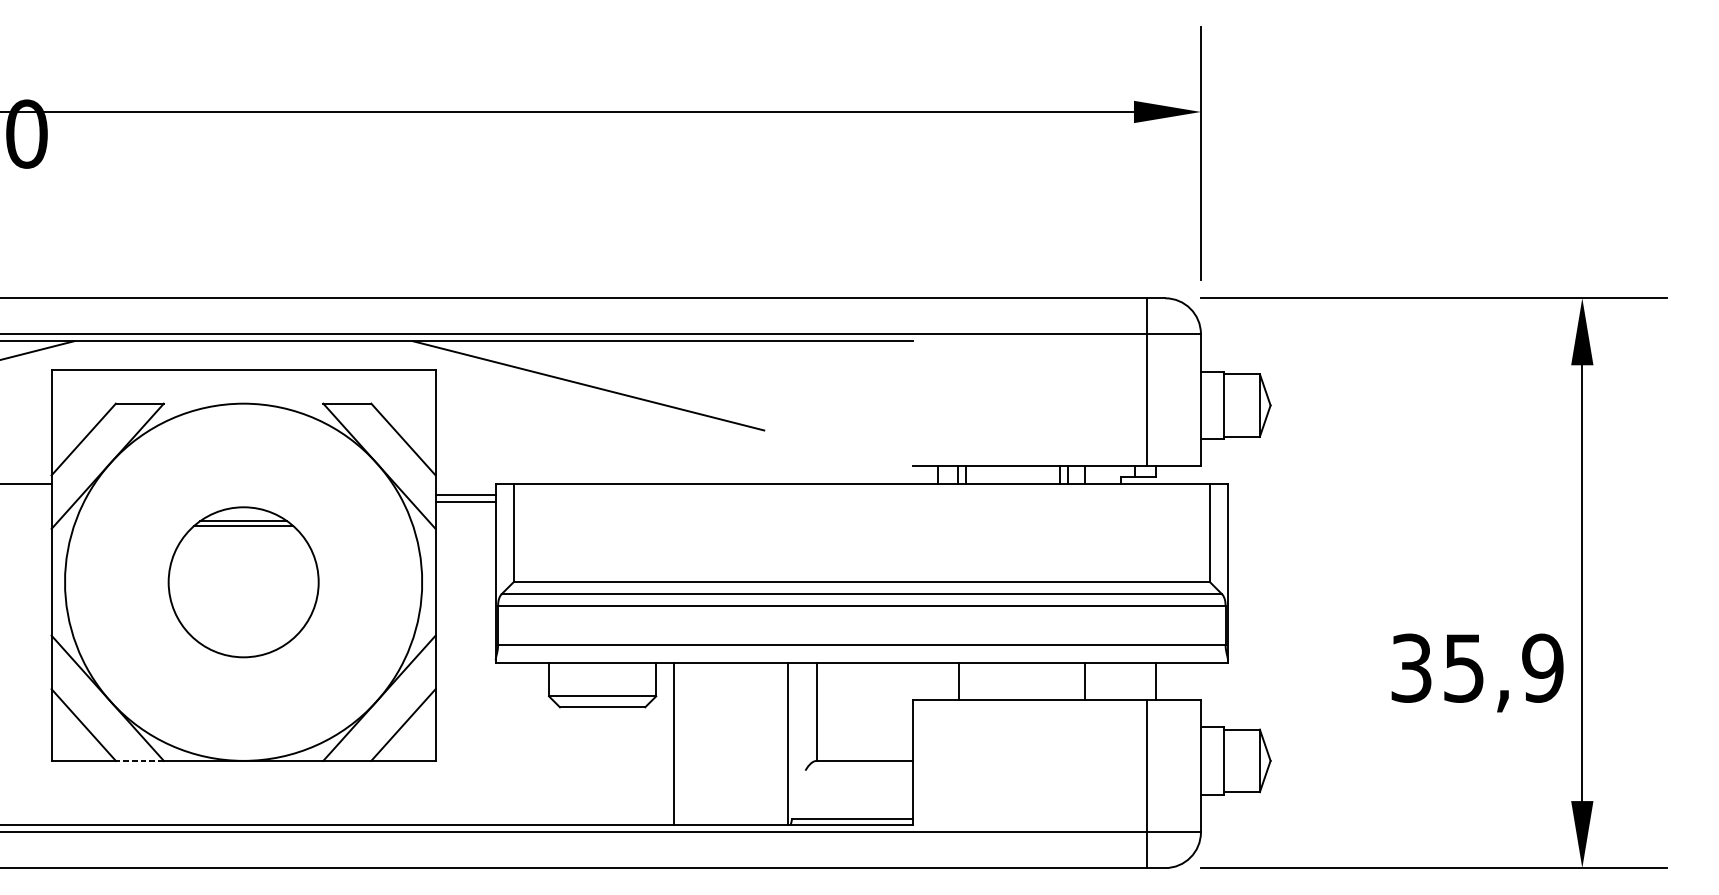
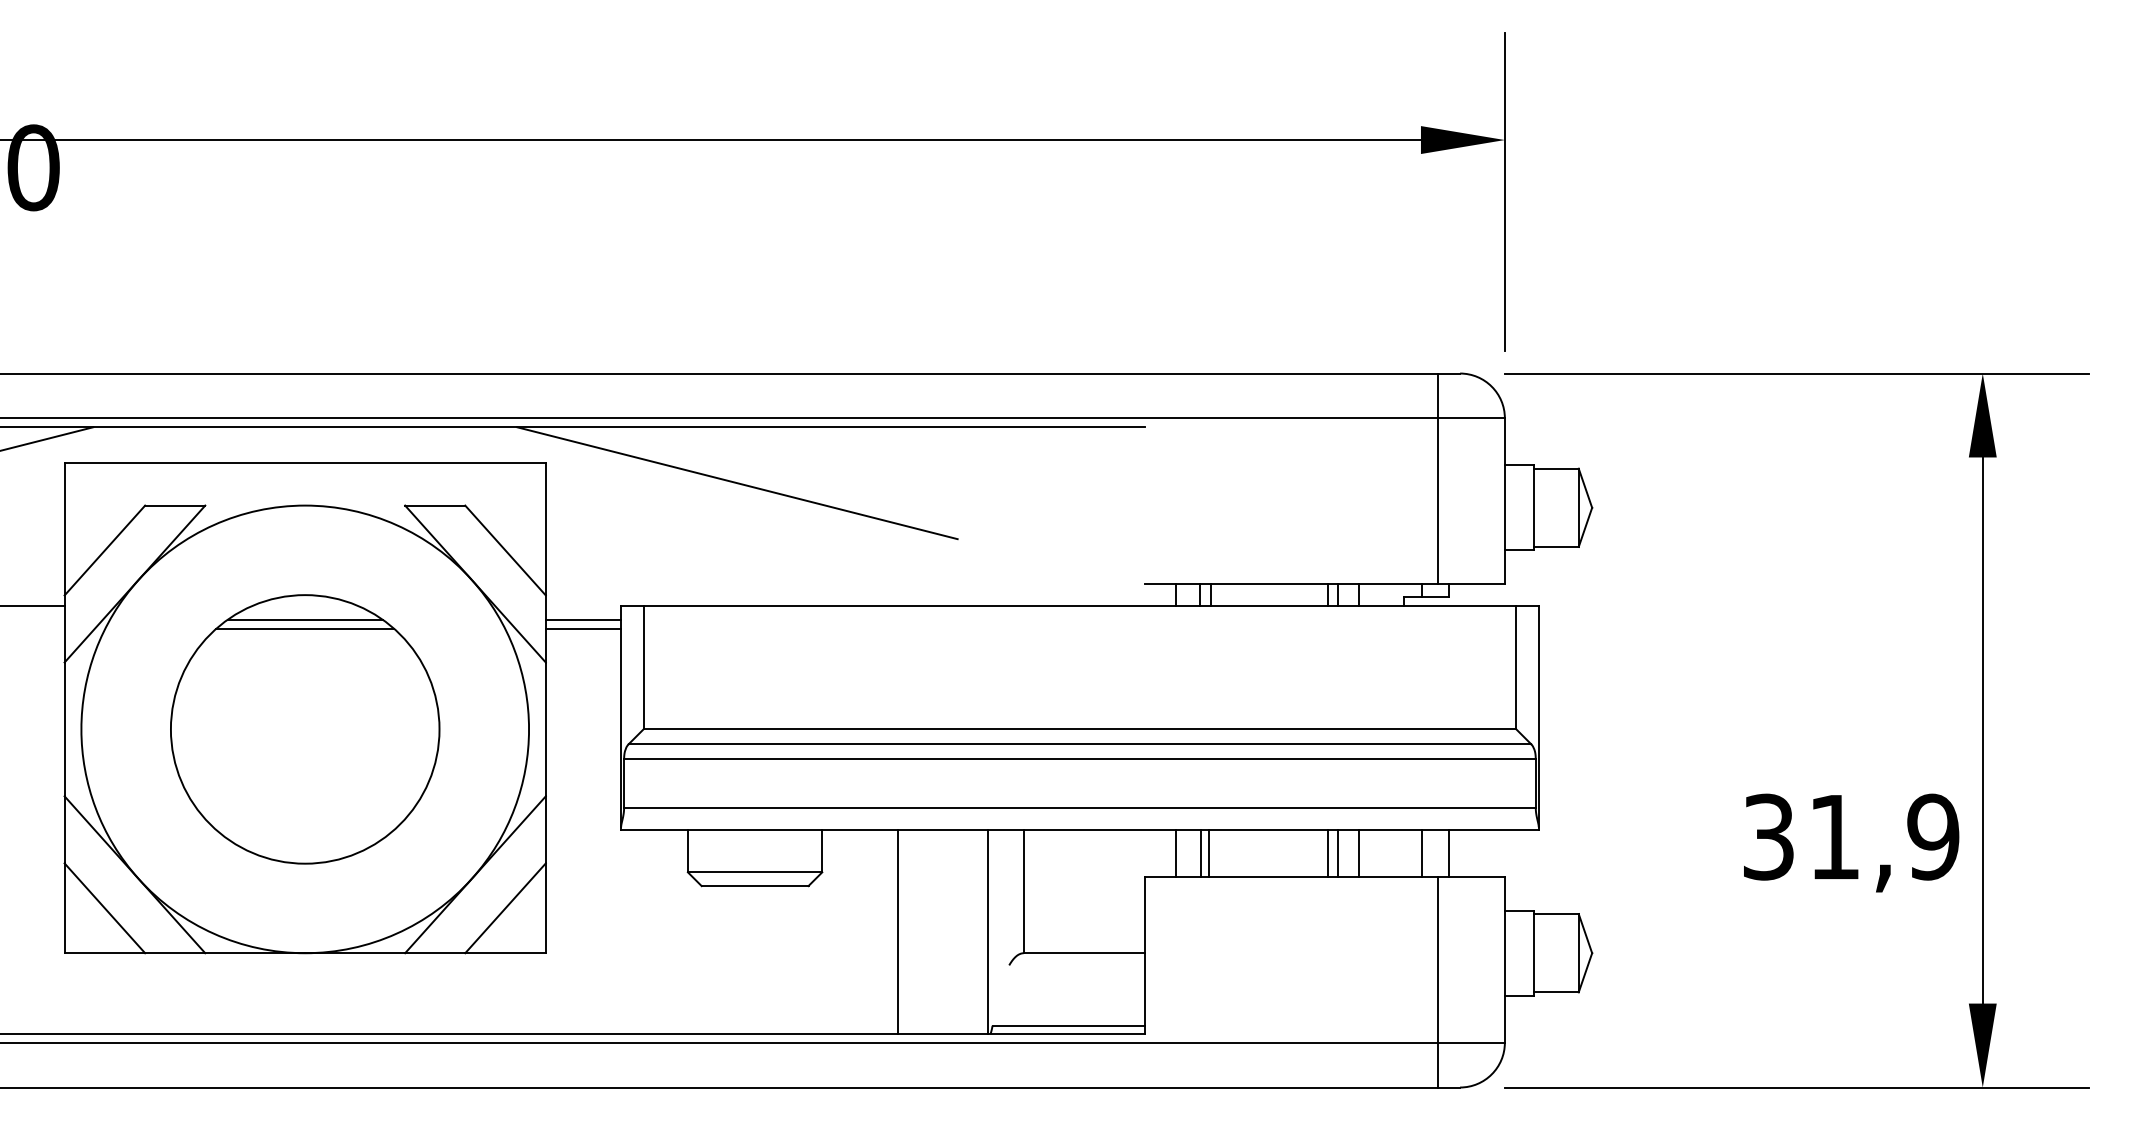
part: (243, 582) -> (305, 729), size x1.43
text: (1463, 668) -> (1834, 837), 35,9 -> 31,9
line: (938, 681) -> (1176, 853), added
line: (965, 681) -> (1209, 853), added
line: (1059, 681) -> (1327, 853), added
line: (1068, 681) -> (1338, 853), added
line: (1135, 681) -> (1422, 853), added
line: (673, 743) -> (898, 931), moved
line: (139, 761) -> (174, 953), dashed -> solid

